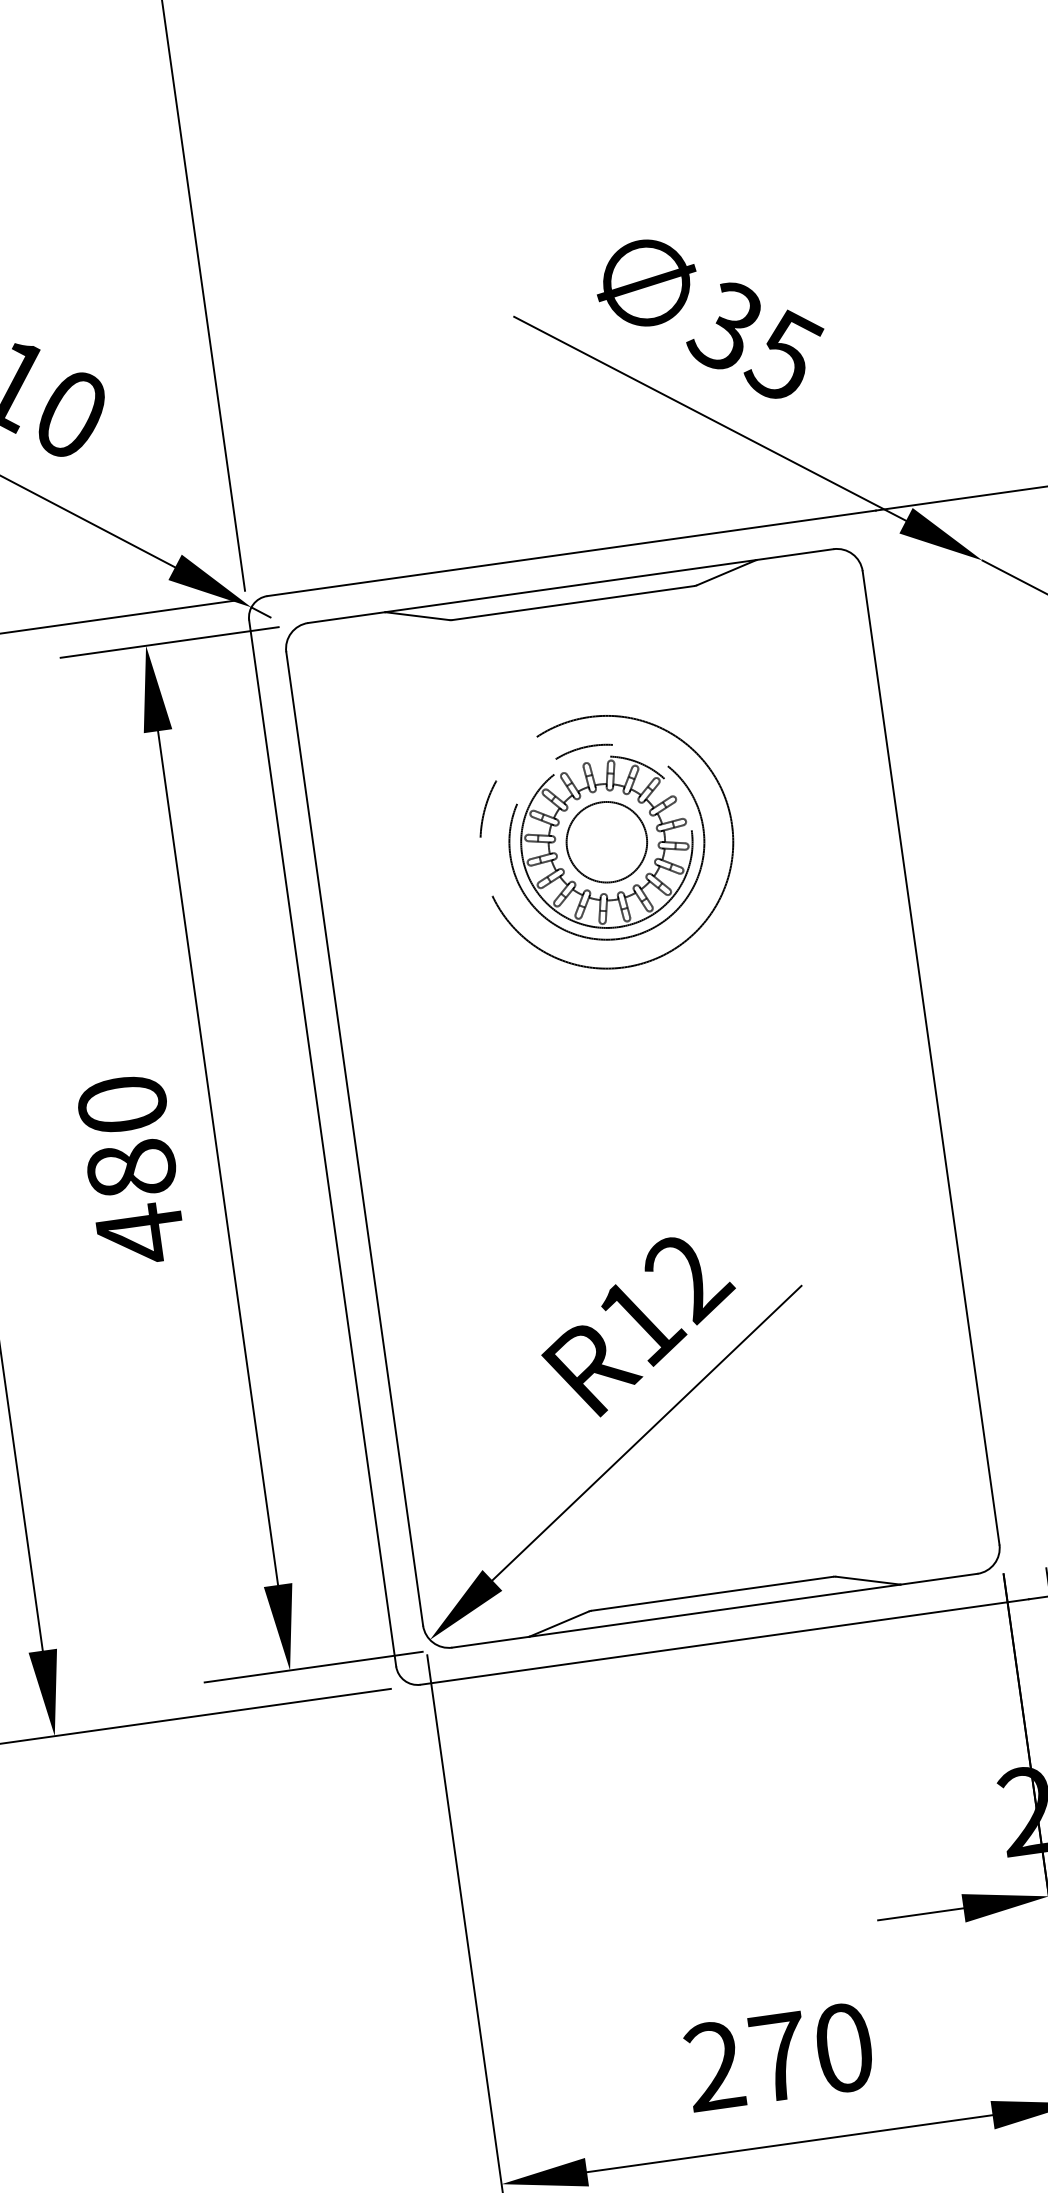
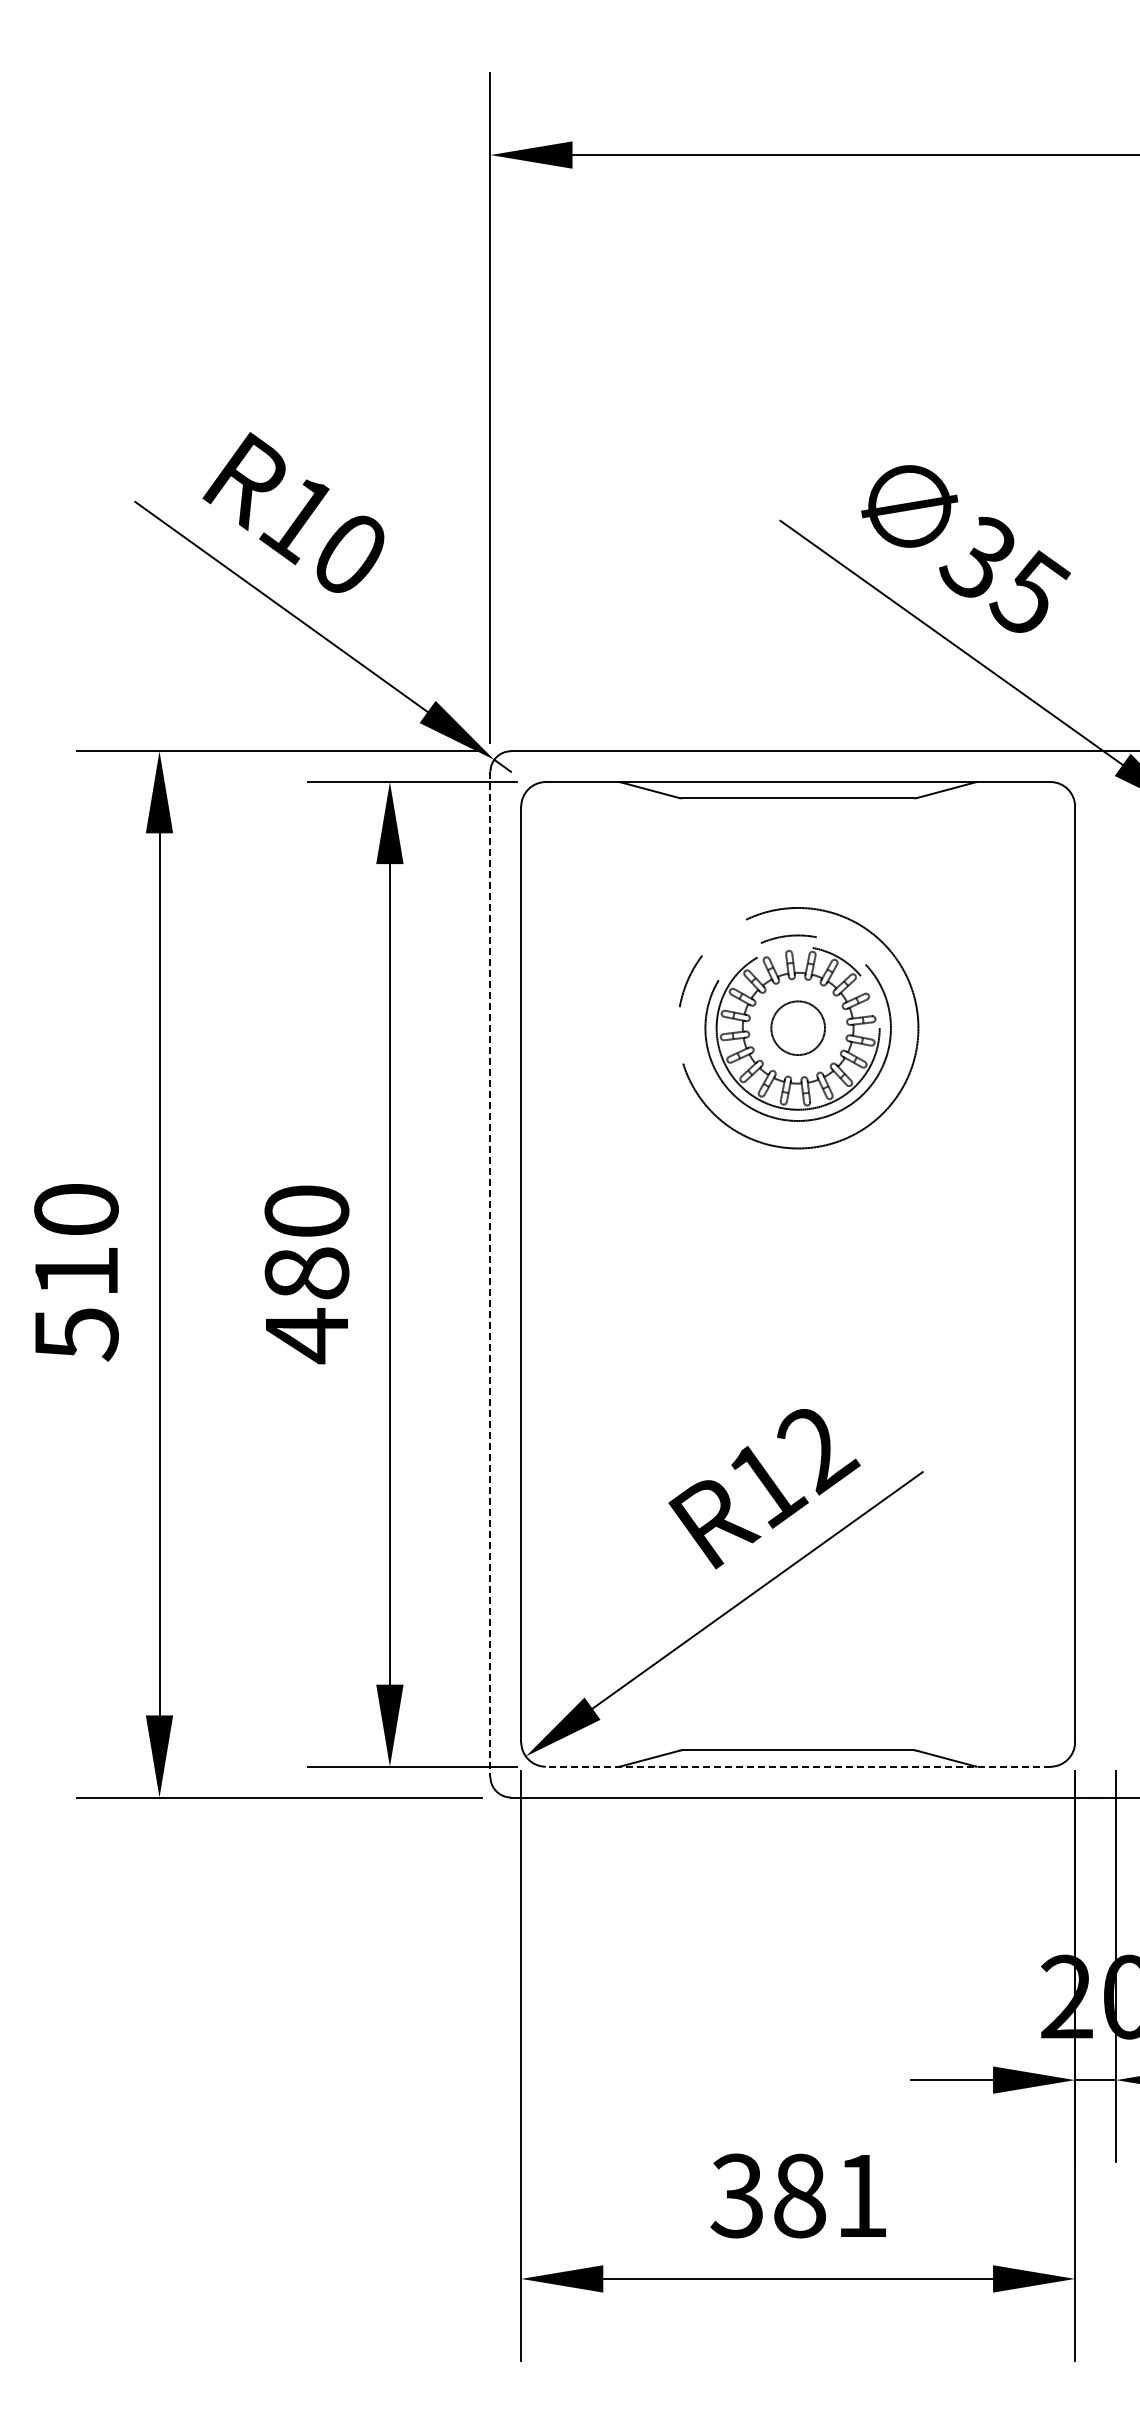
circle: (606, 841) -> (797, 1027), size x0.7
line: (322, 1143) -> (490, 1274), solid -> dashed
line: (714, 1610) -> (797, 1766), solid -> dashed
text: (777, 2056) -> (798, 2195), 270 -> 381

